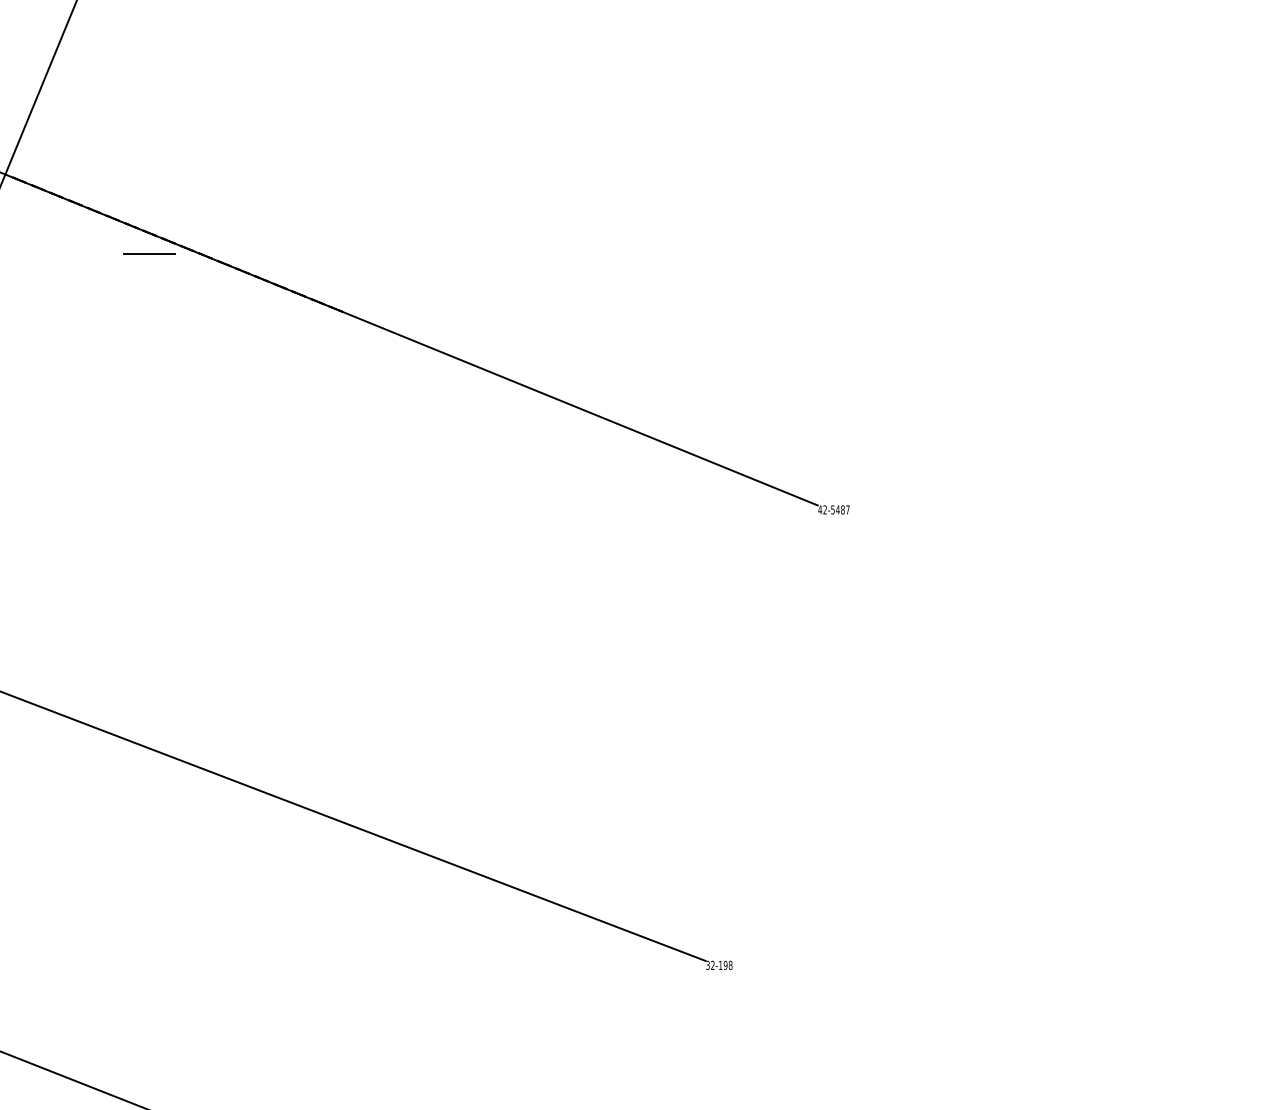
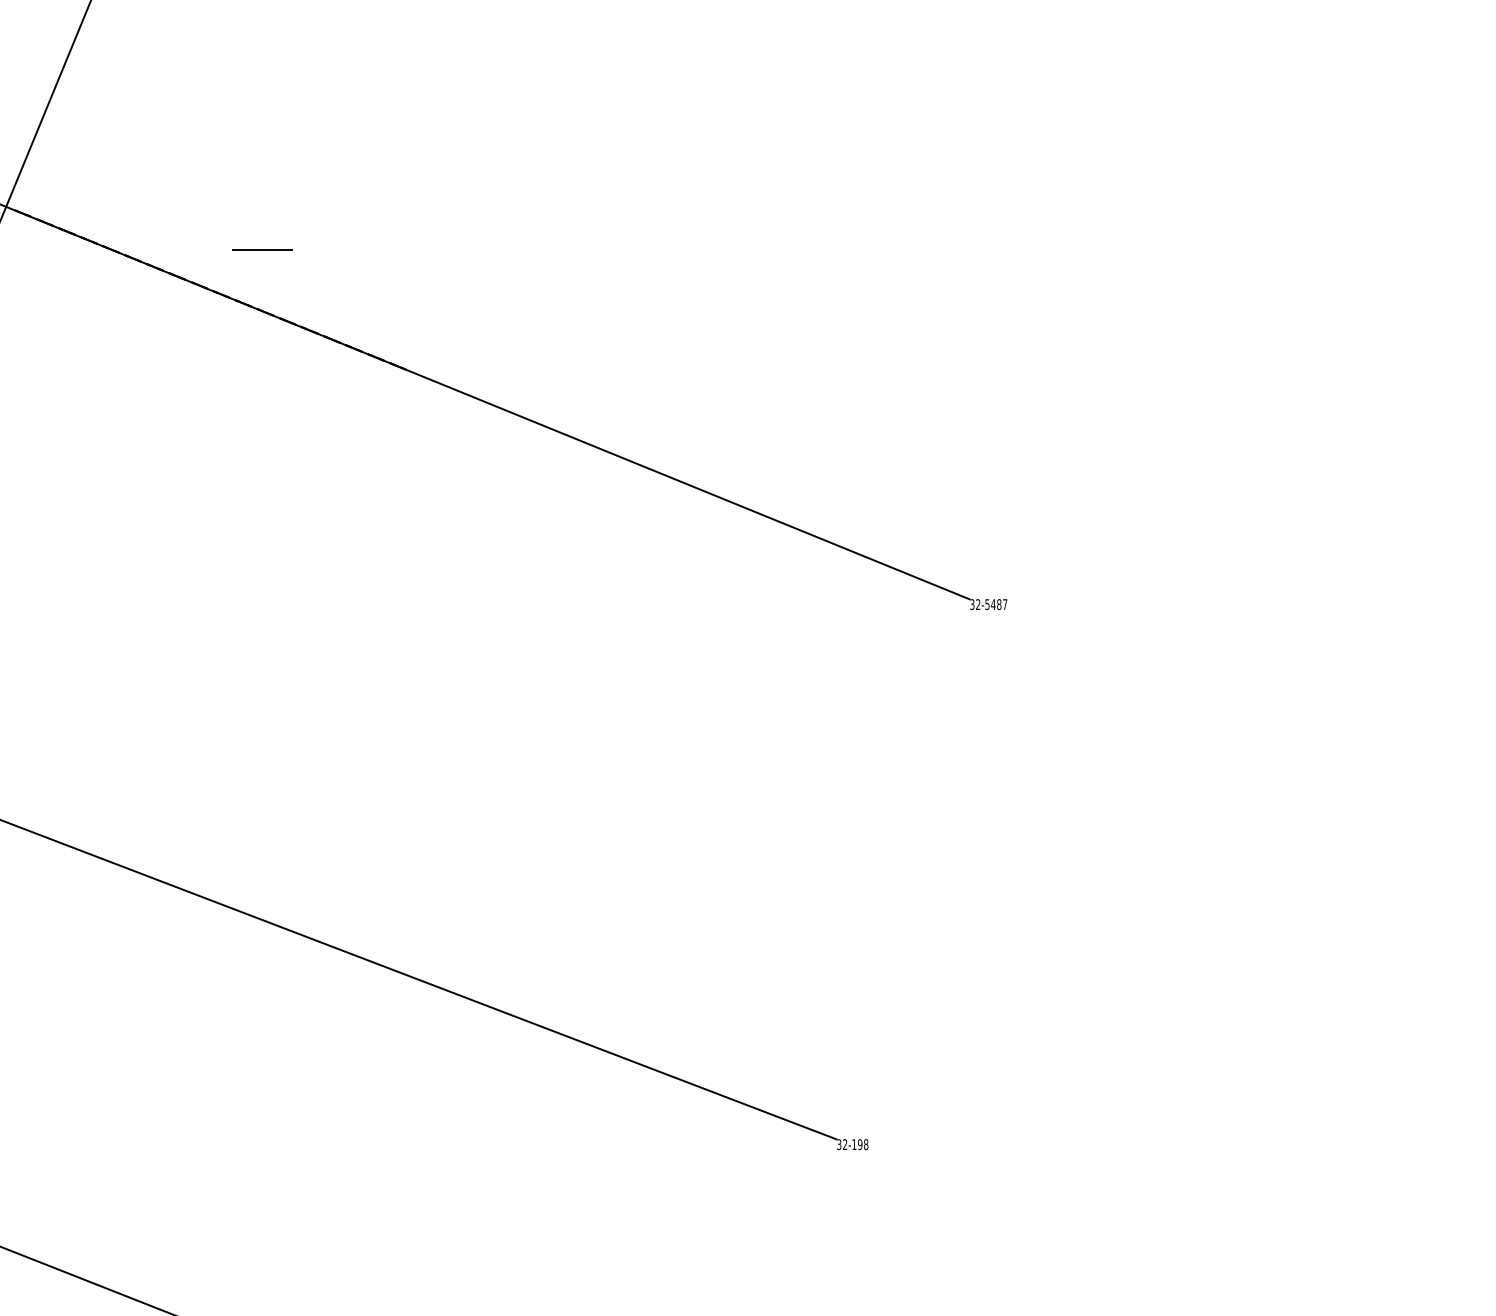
line: (149, 253) -> (262, 249), moved
text: (820, 509) -> (972, 604), 42-5487 -> 32-5487

